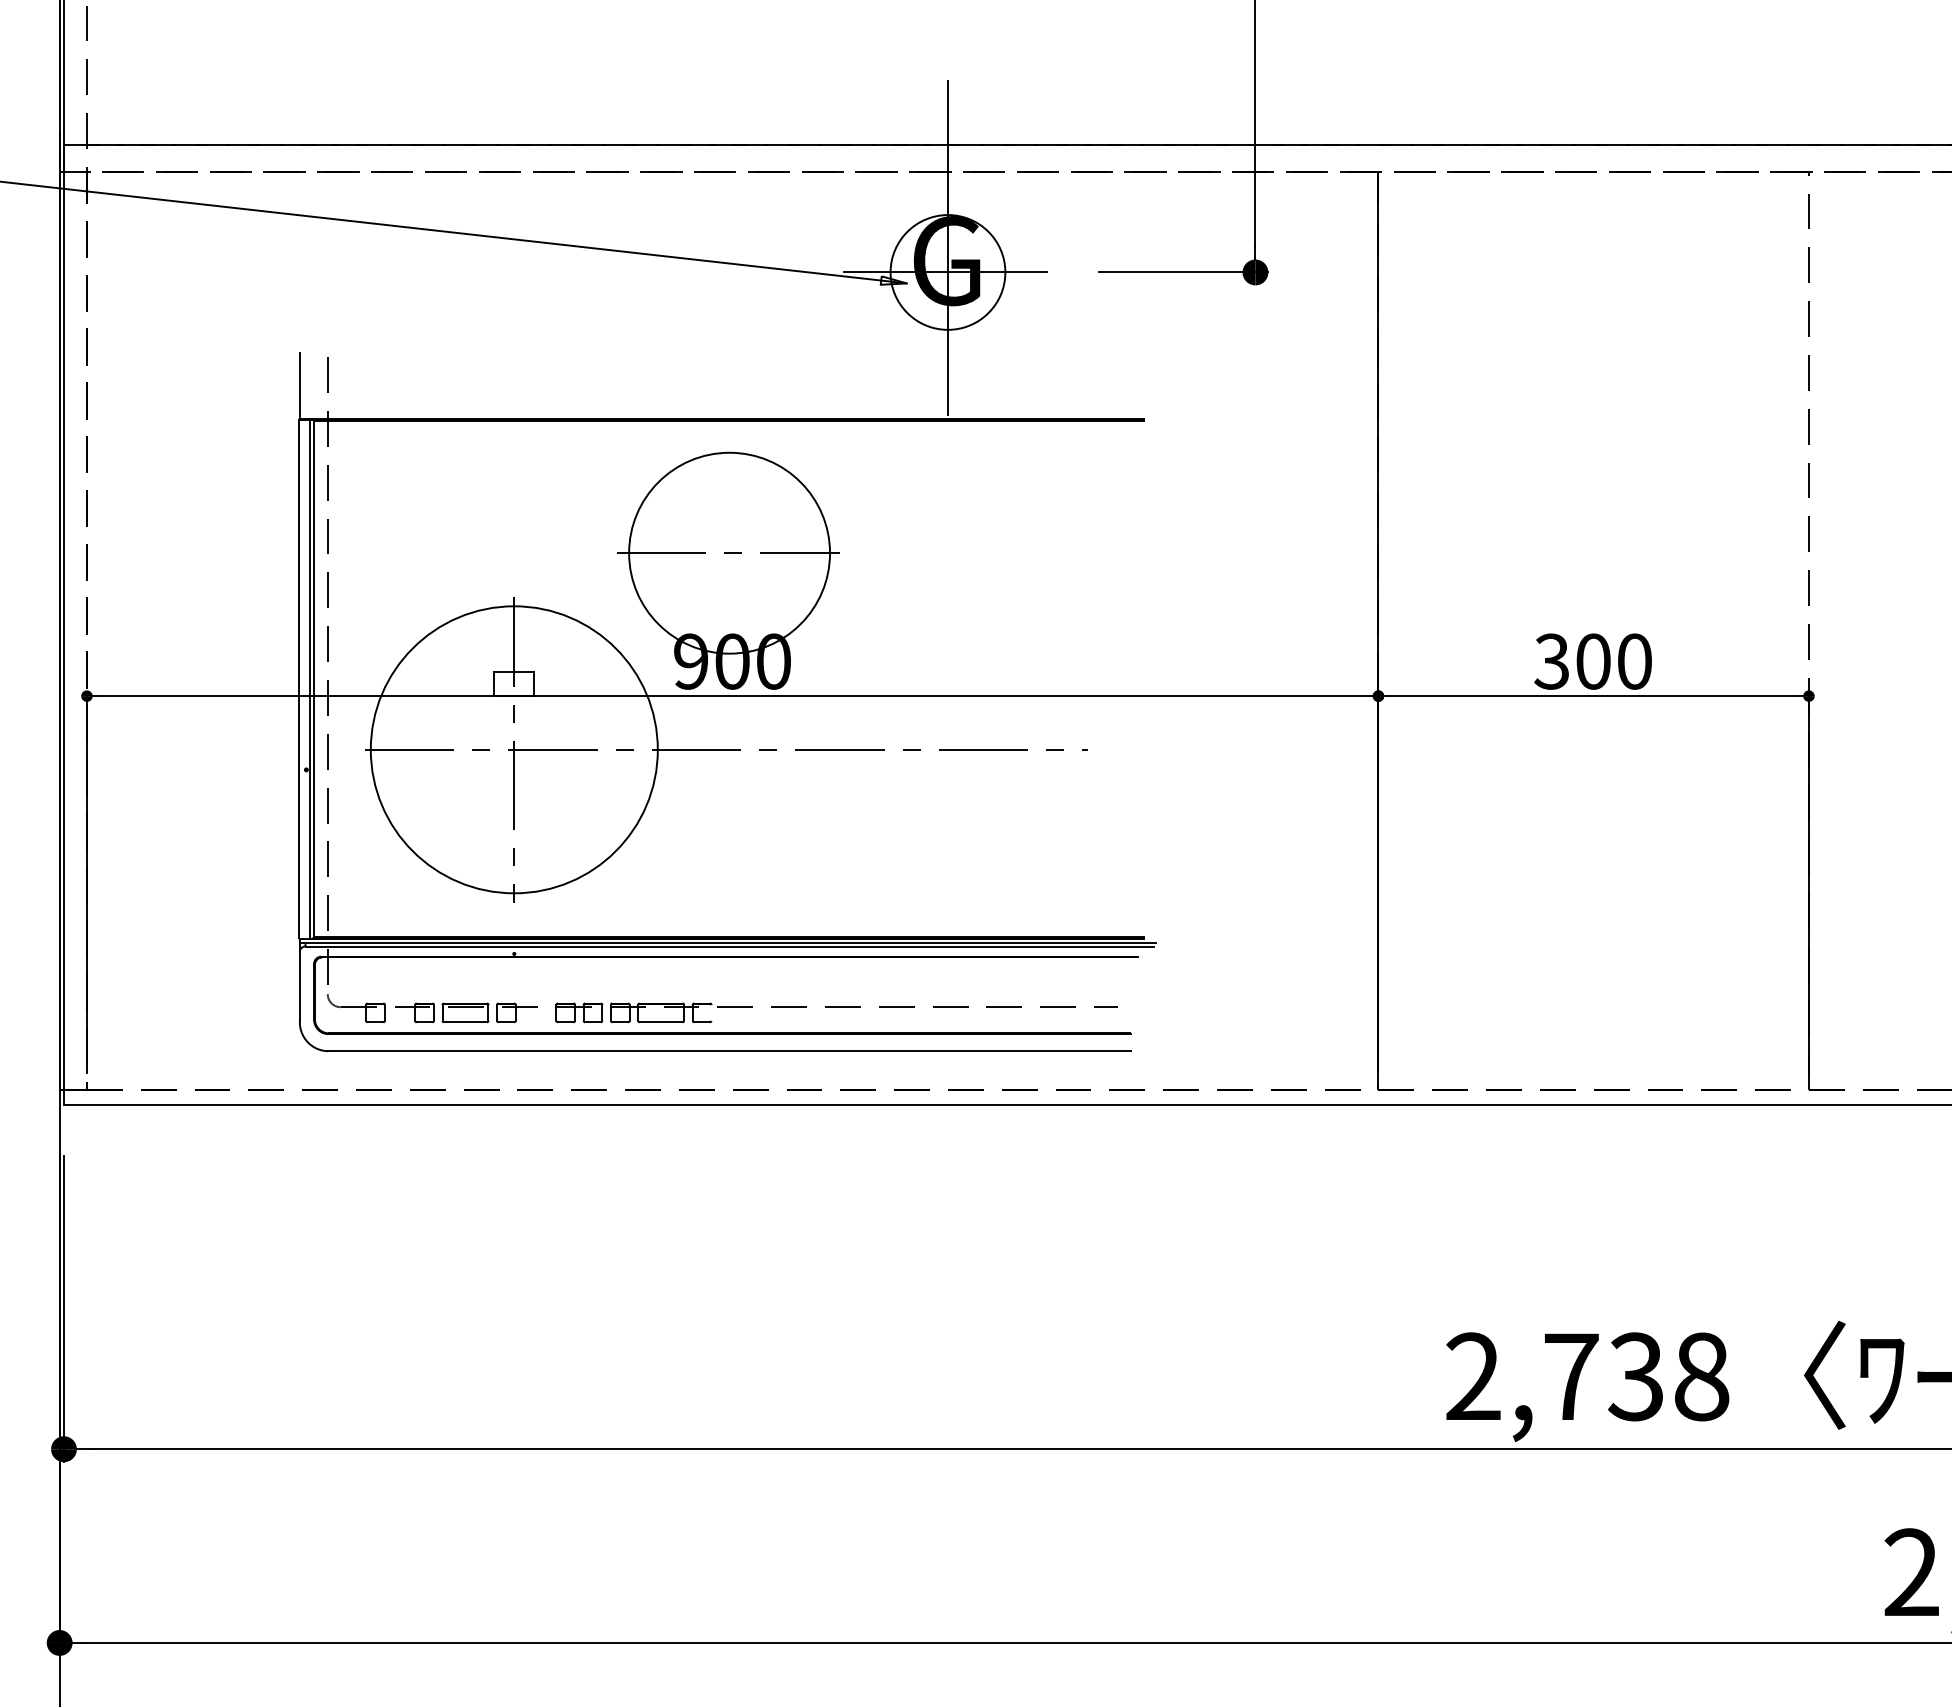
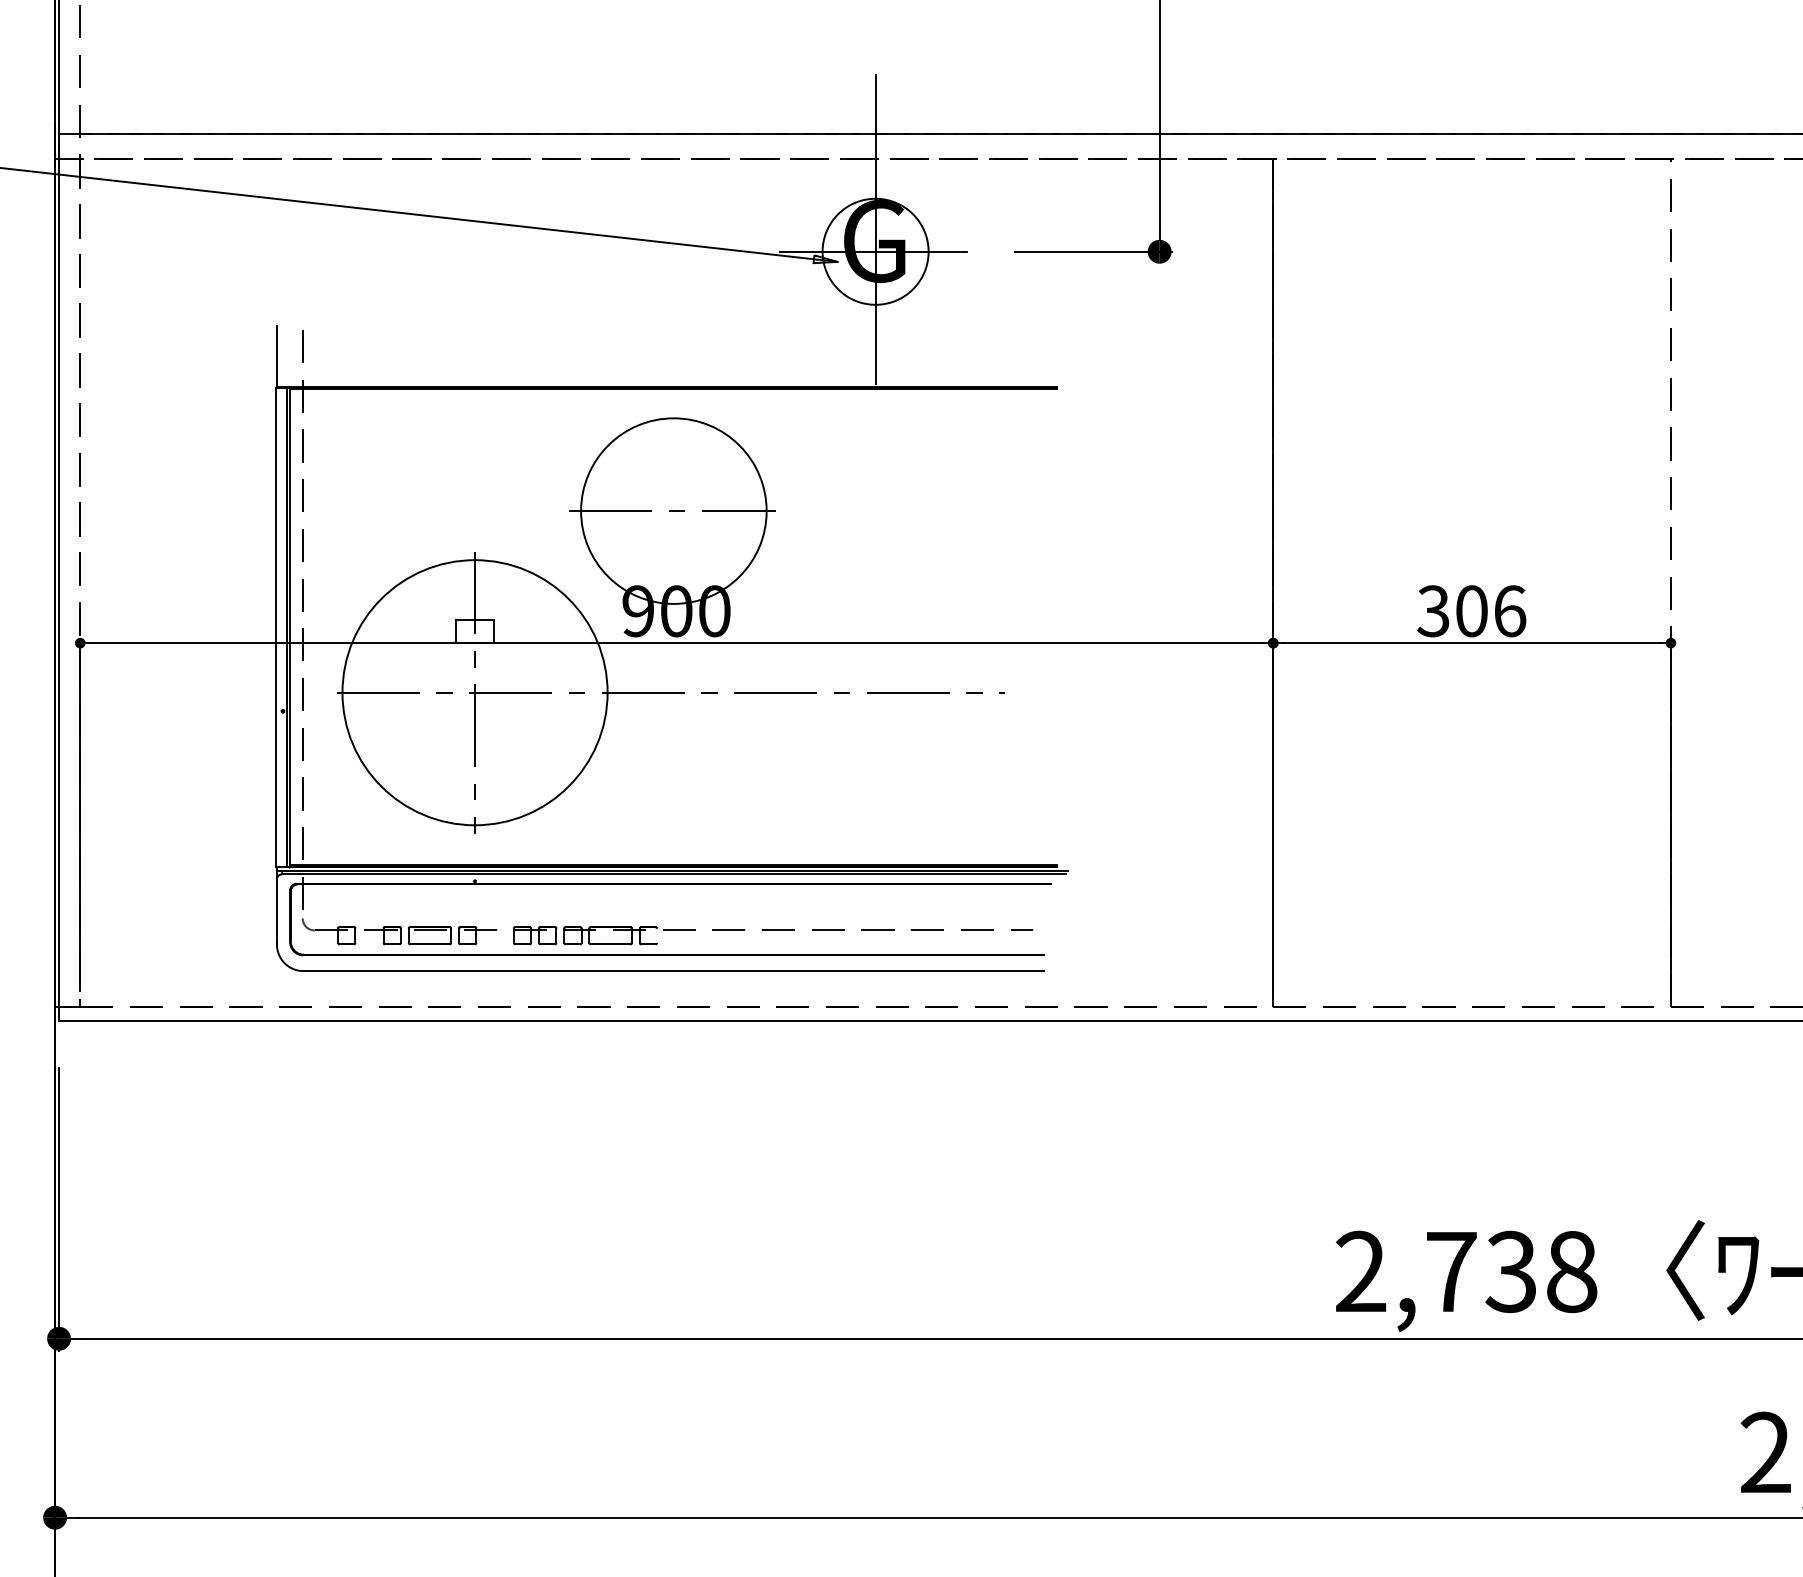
text: (1635, 661) -> (1510, 611), 300 -> 306

